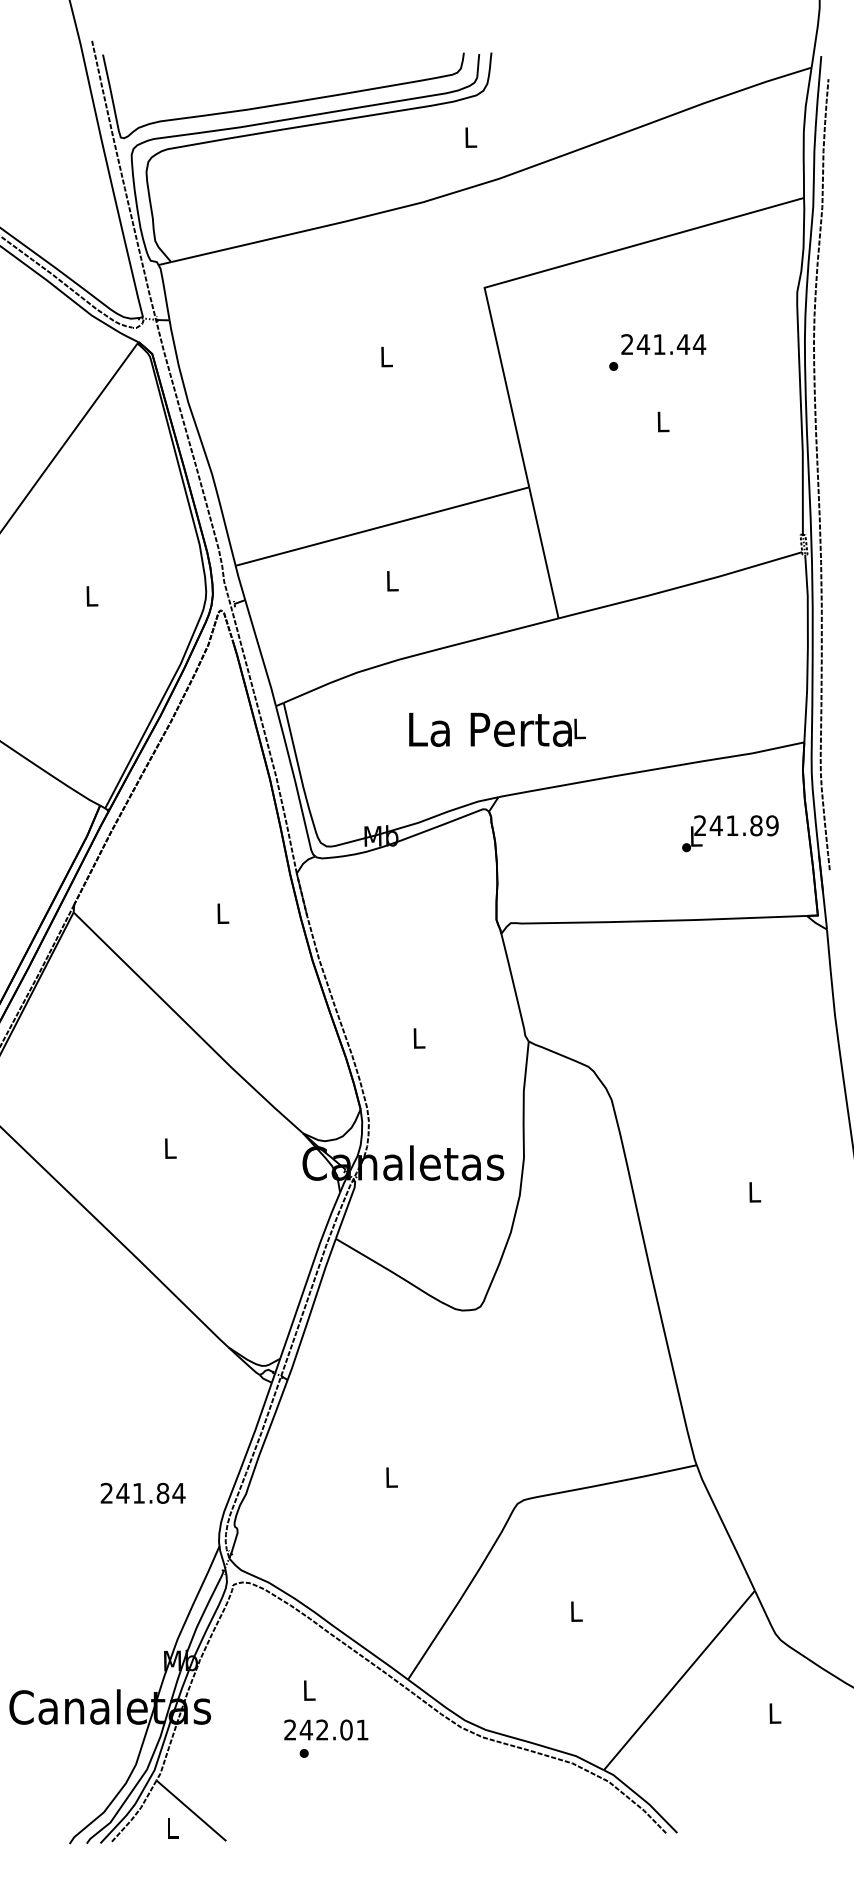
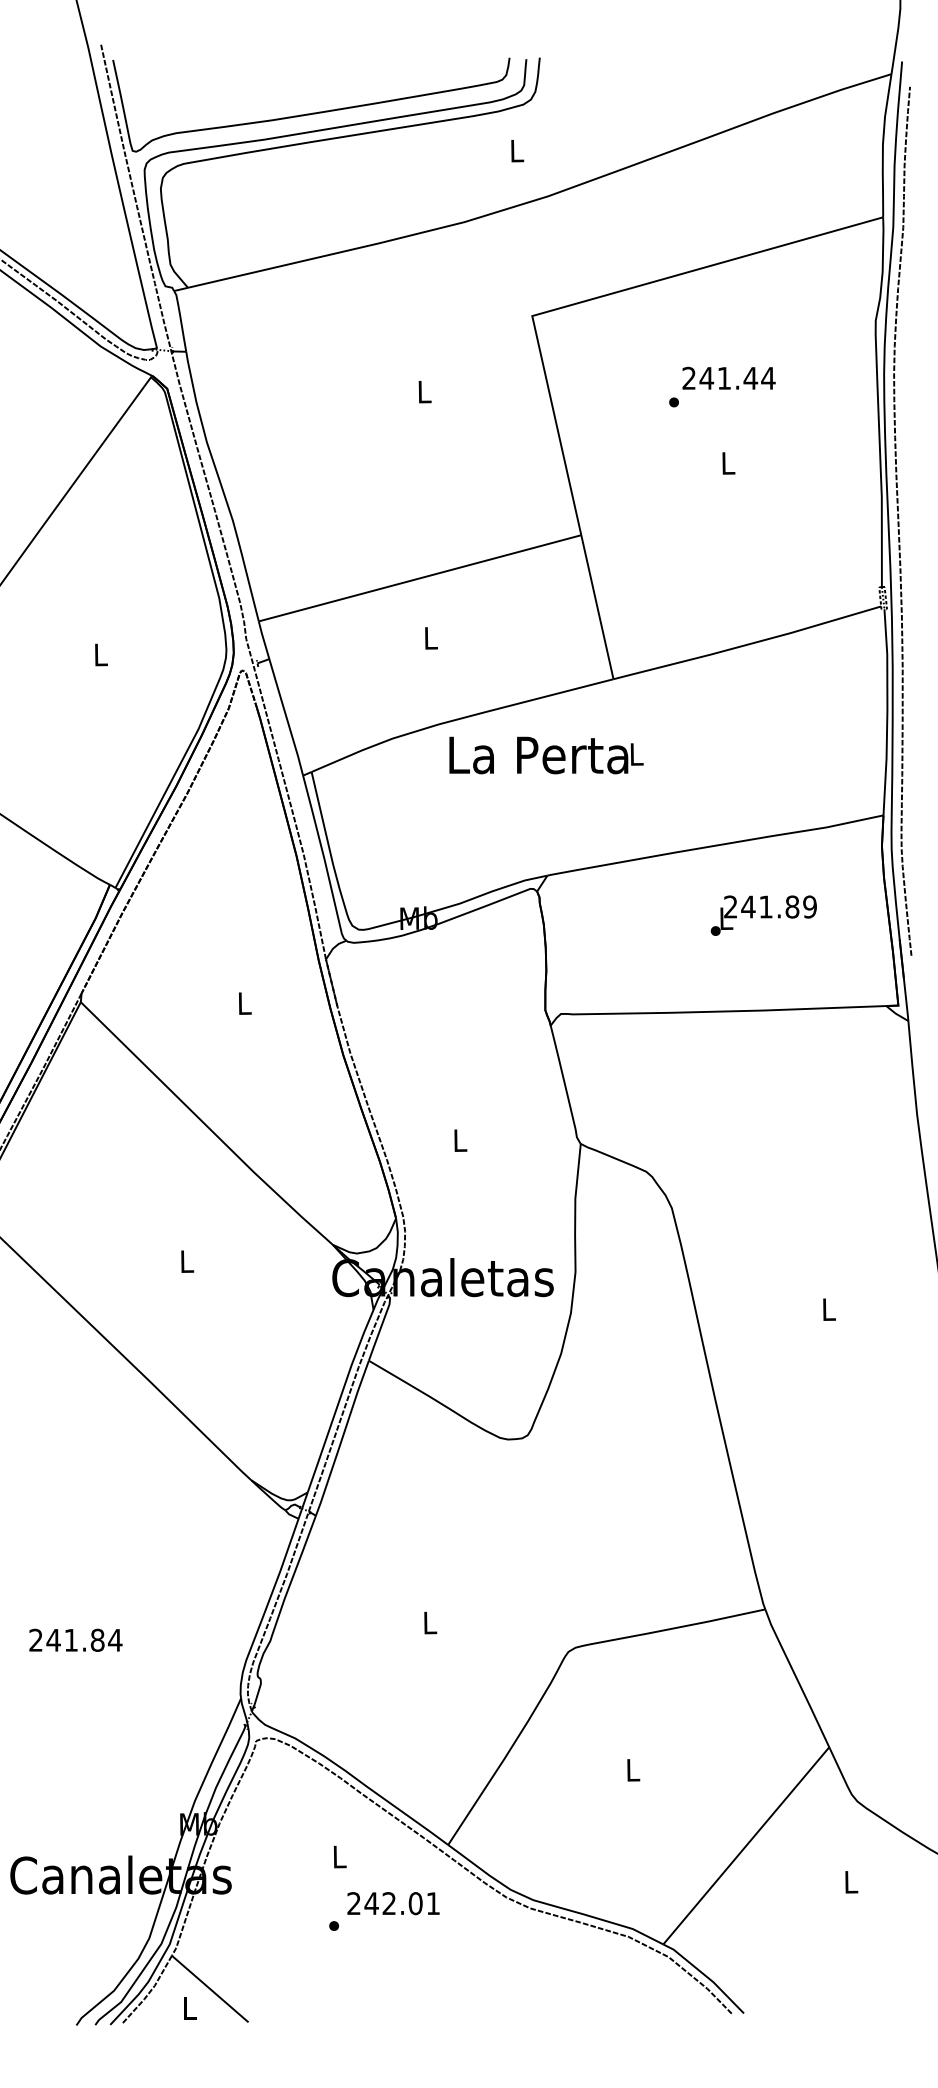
text: (497, 729) -> (546, 755), moved
text: (730, 833) -> (763, 915), moved
text: (142, 1492) -> (75, 1639), moved
text: (326, 1729) -> (393, 1903), moved

